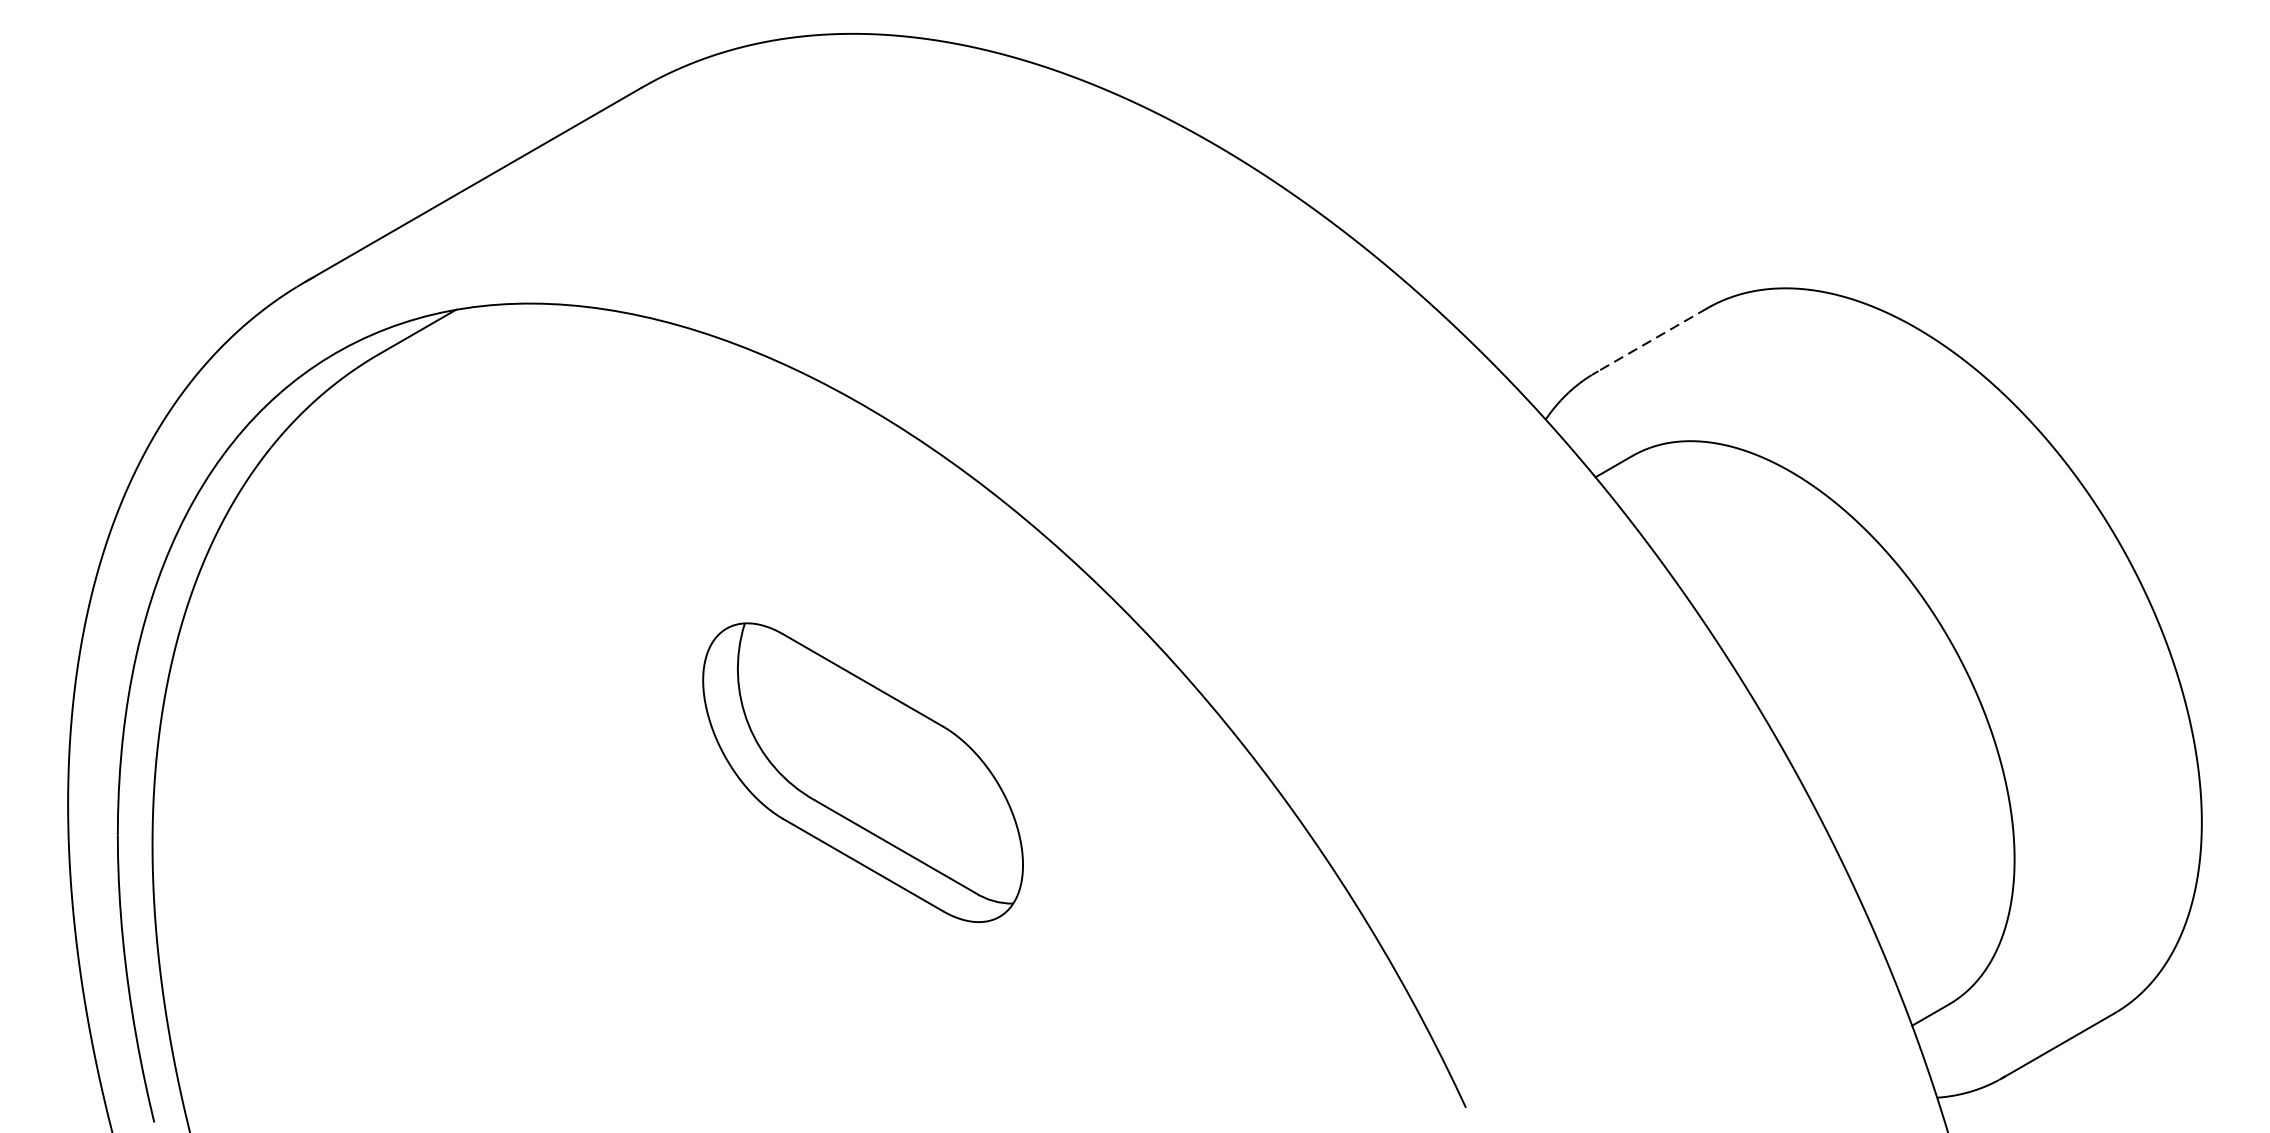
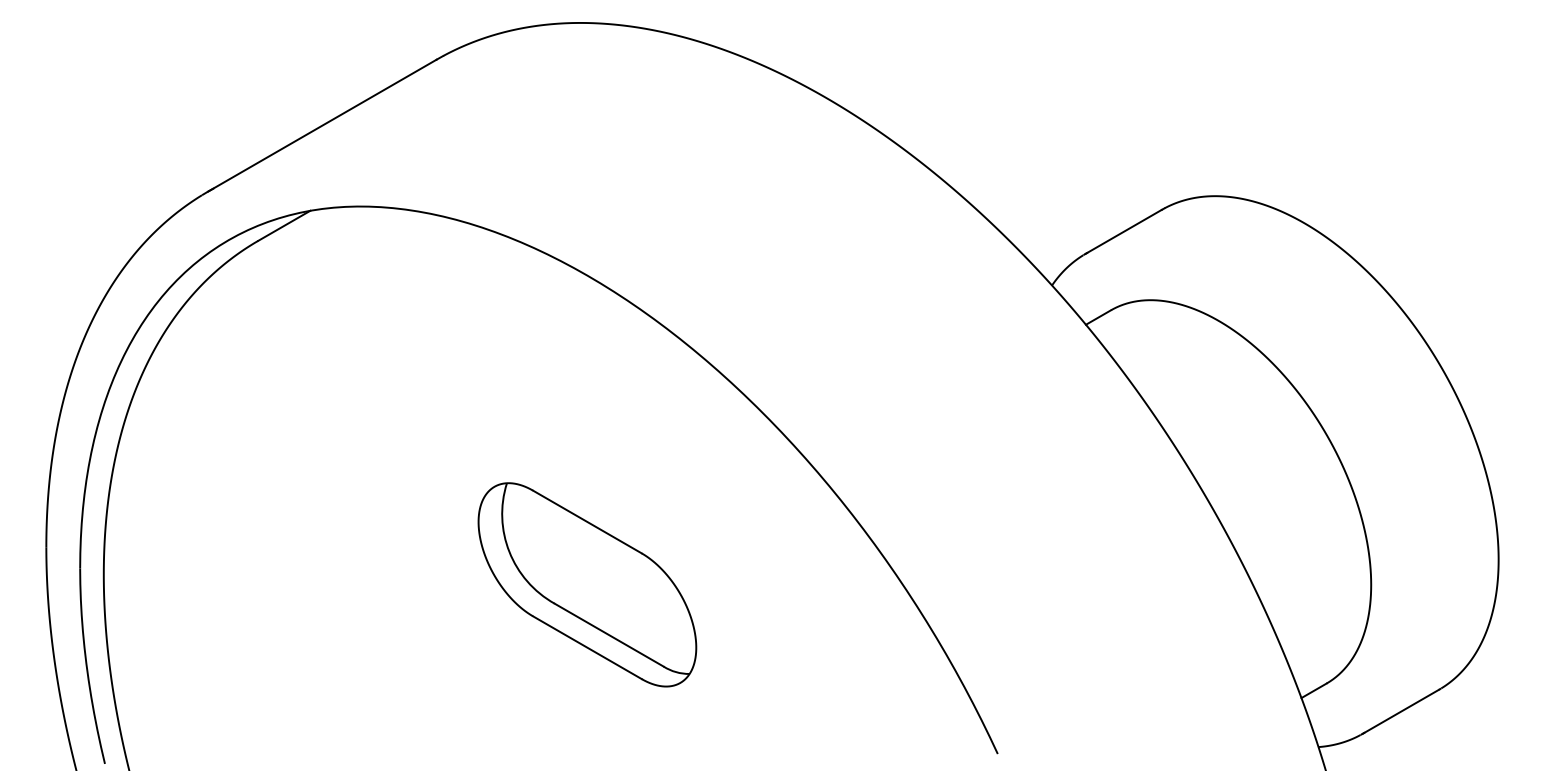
line: (1650, 340) -> (1123, 231), dashed -> solid
part: (863, 772) -> (587, 584), moved

